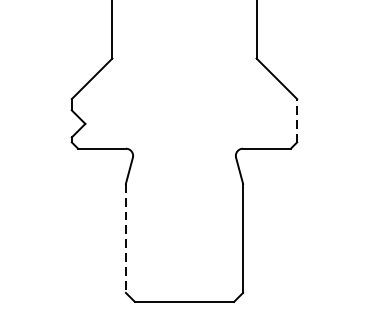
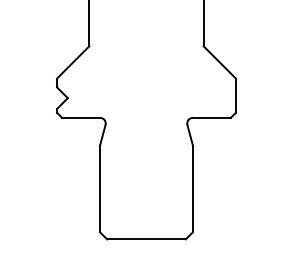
line: (296, 120) -> (235, 95), dashed -> solid
line: (126, 239) -> (100, 189), dashed -> solid

